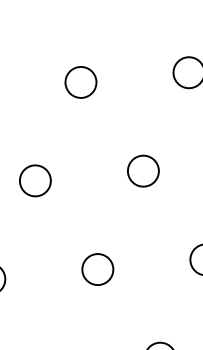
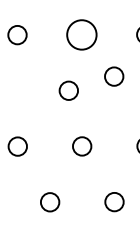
circle: (80, 81) -> (81, 34), size x1.6
circle: (143, 170) -> (114, 76), moved
circle: (34, 180) -> (68, 90), moved

